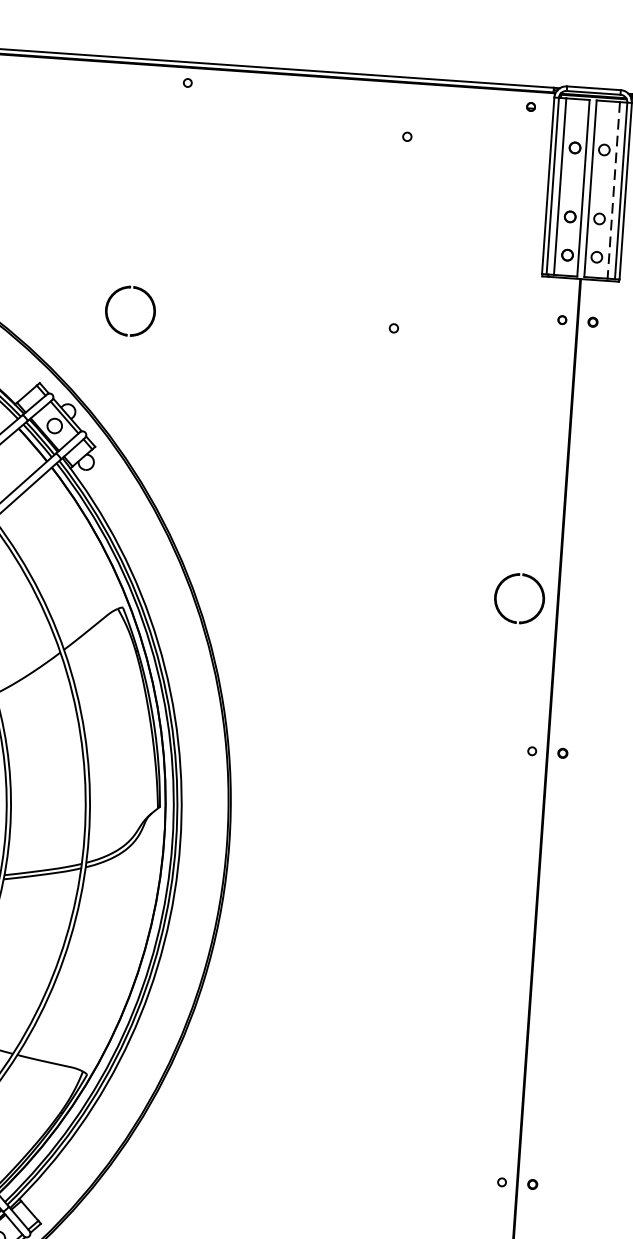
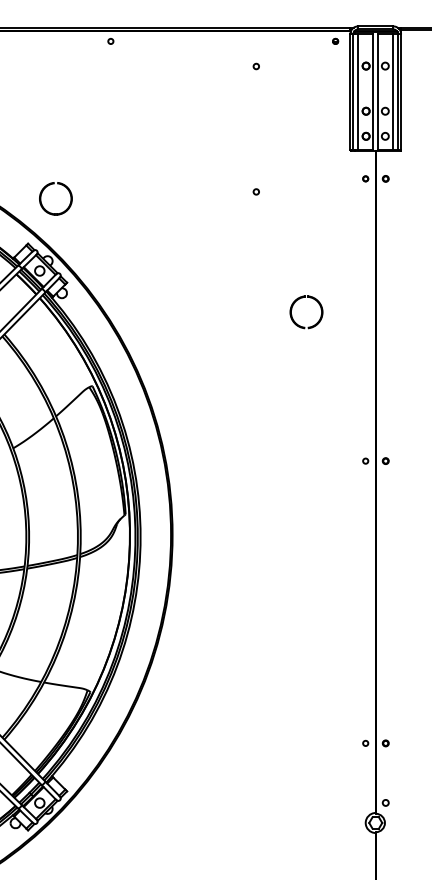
line: (614, 191) -> (393, 92), dashed -> solid
part: (120, 291) -> (48, 186), moved
part: (497, 600) -> (292, 314), moved

